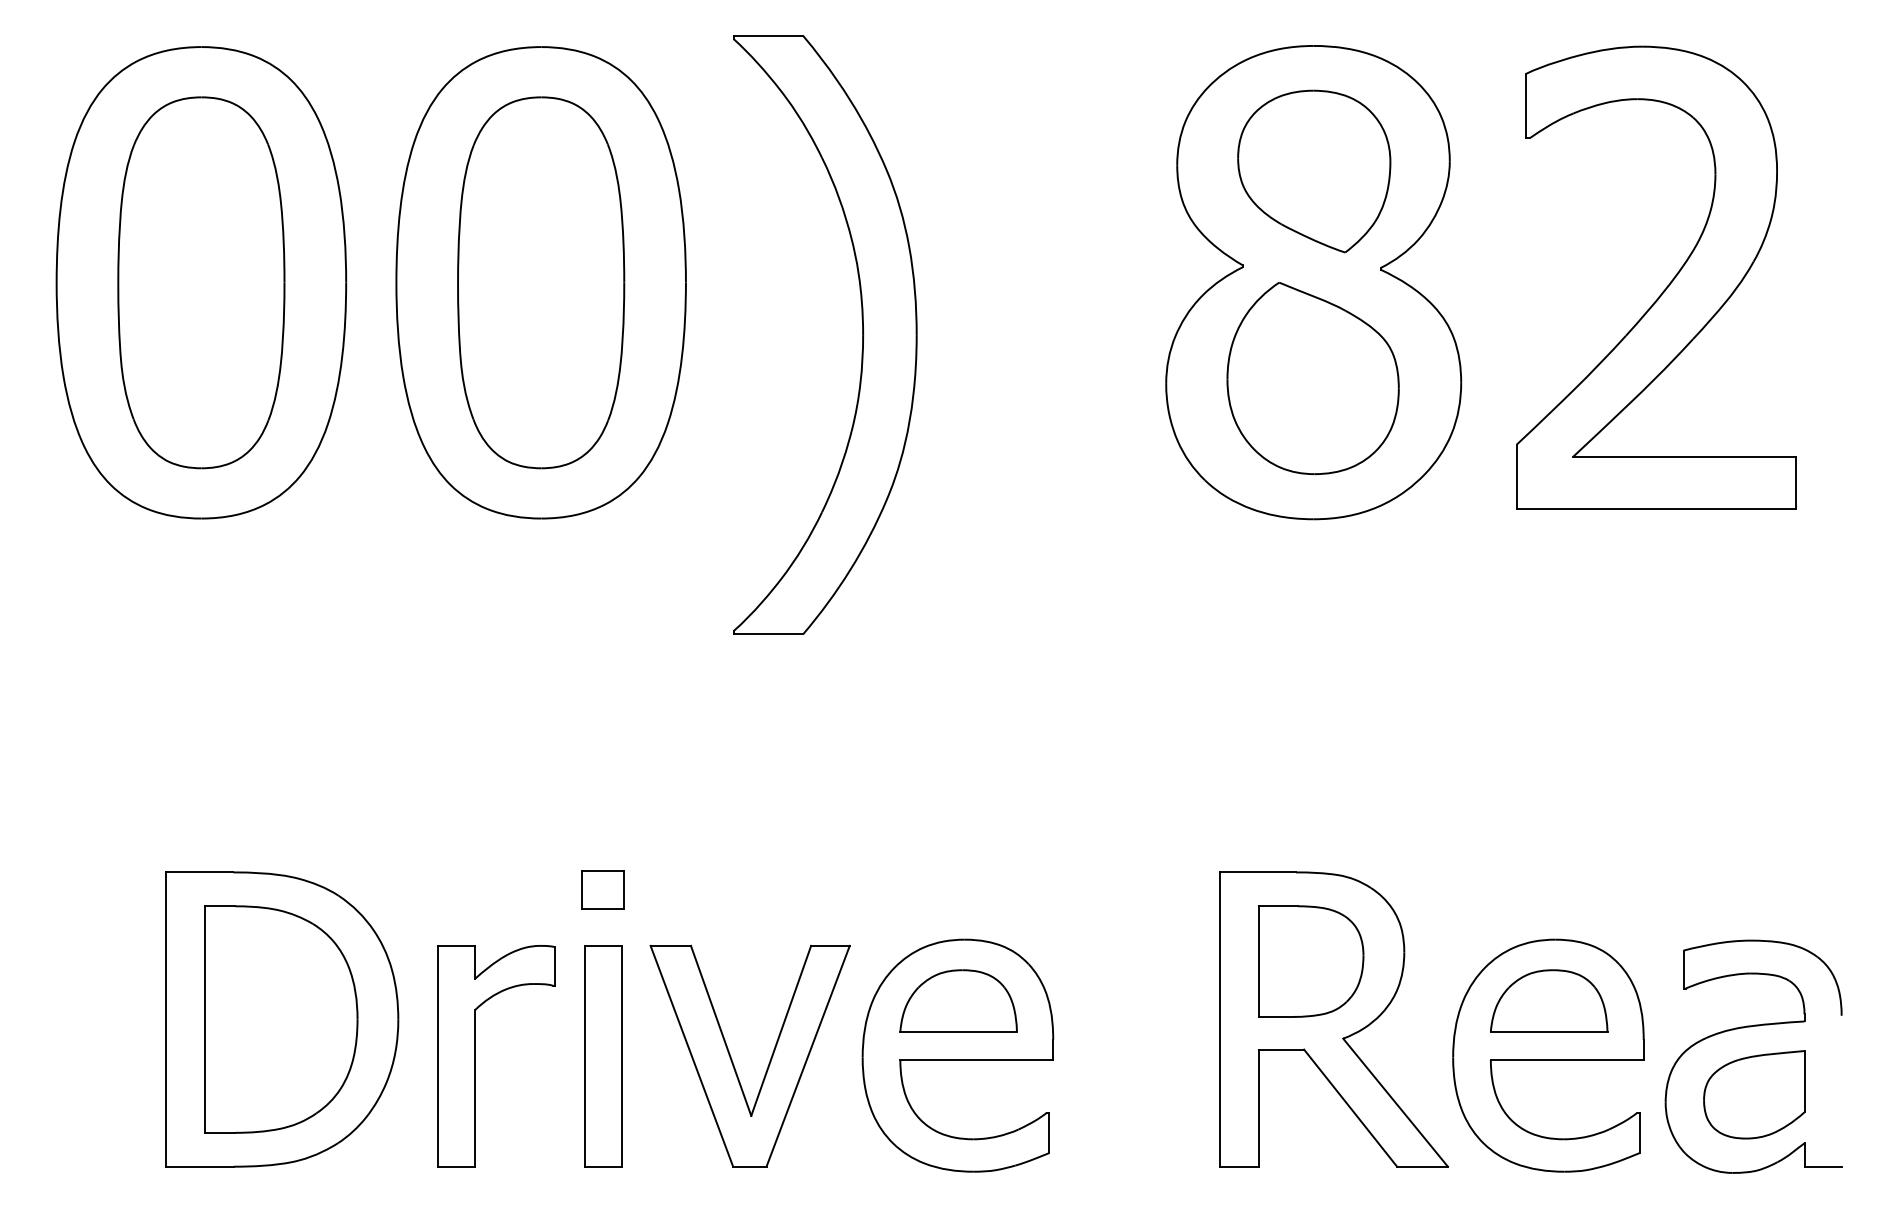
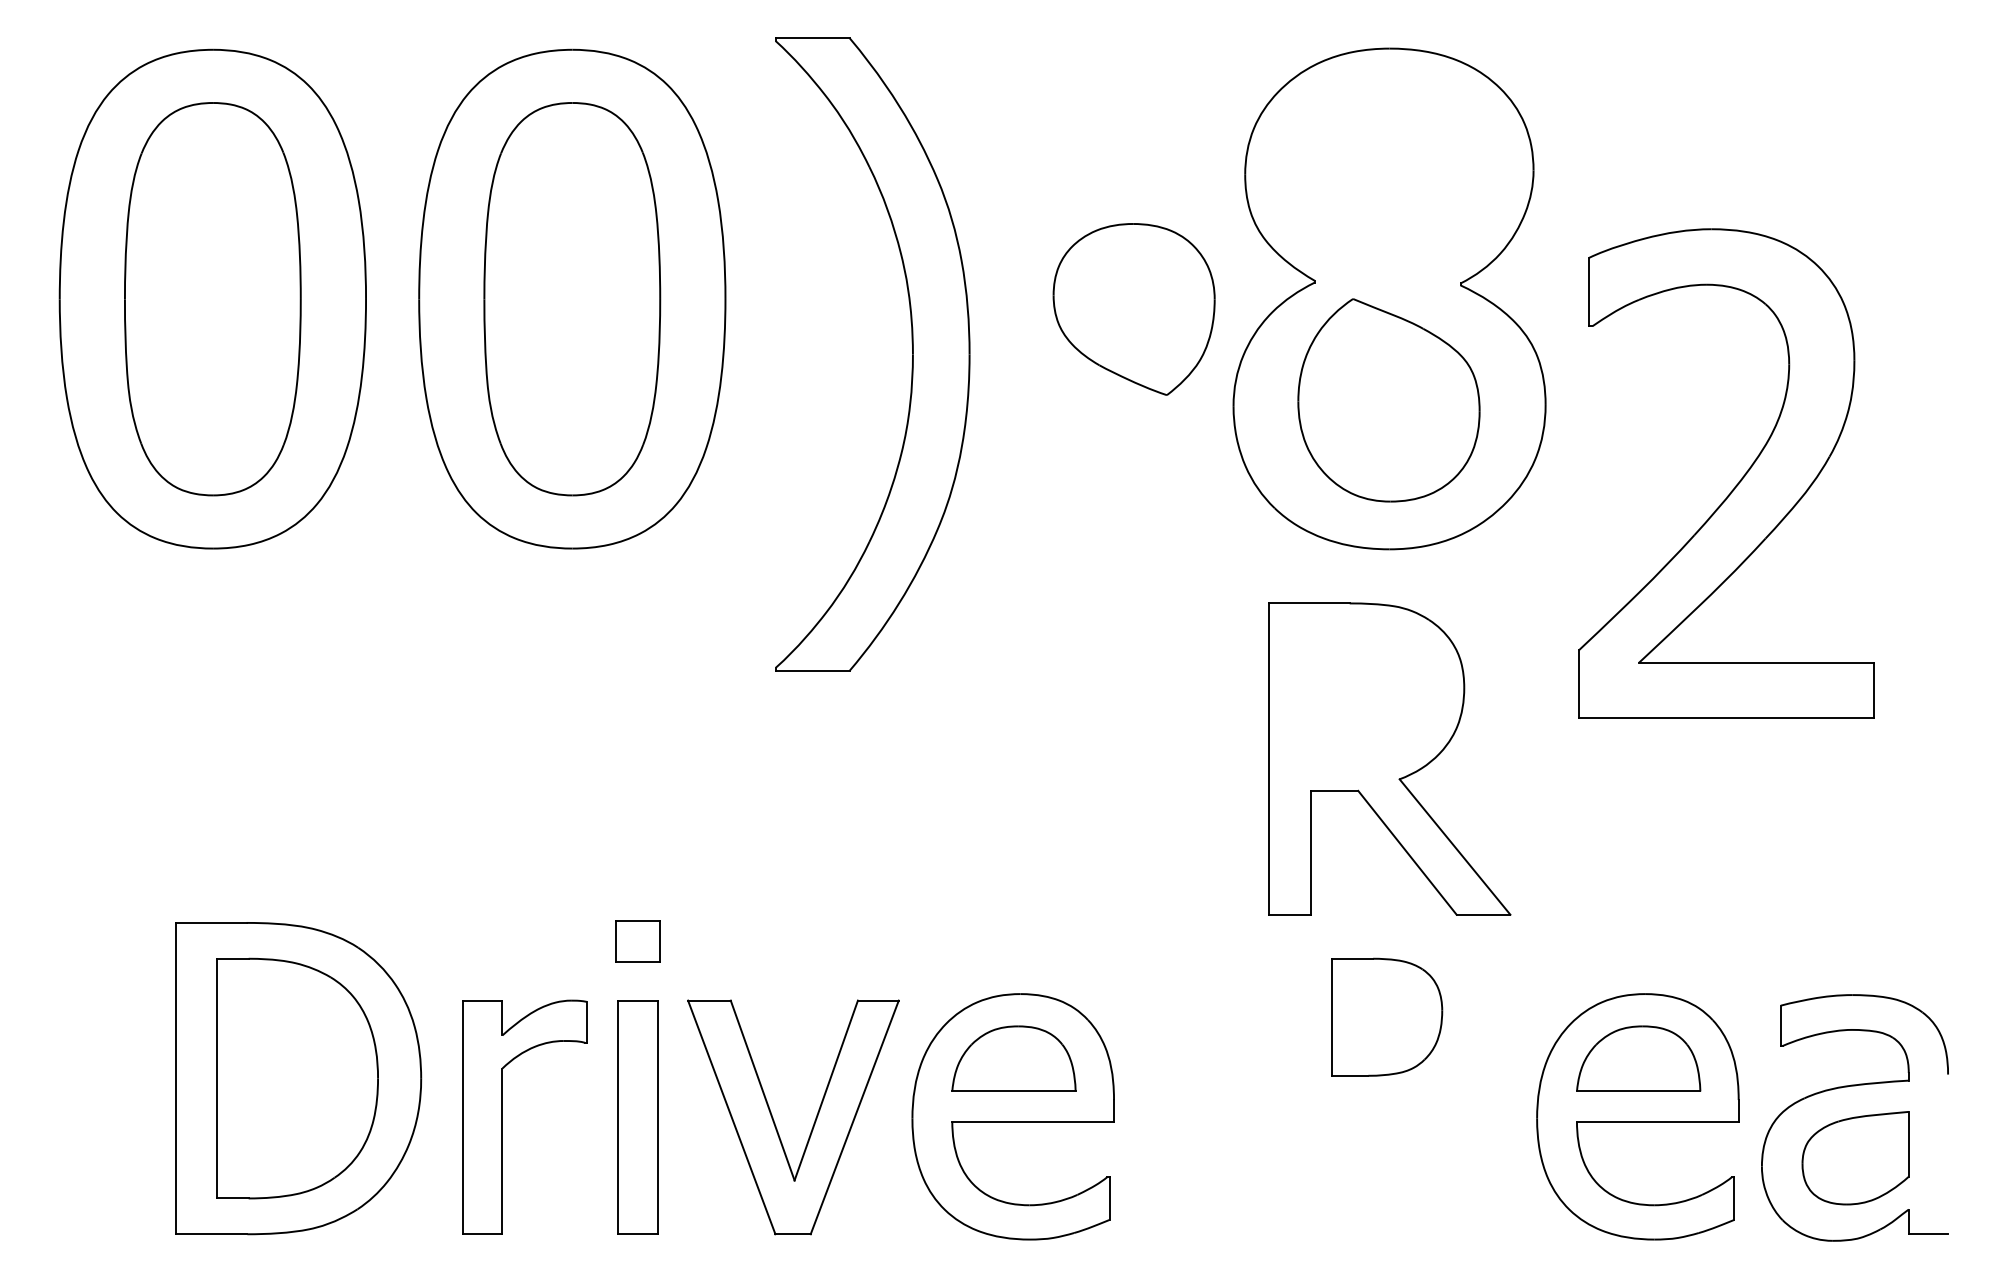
part: (1314, 171) -> (1134, 309), moved
part: (1666, 286) -> (1737, 482), moved
part: (1333, 1019) -> (1389, 759), moved

